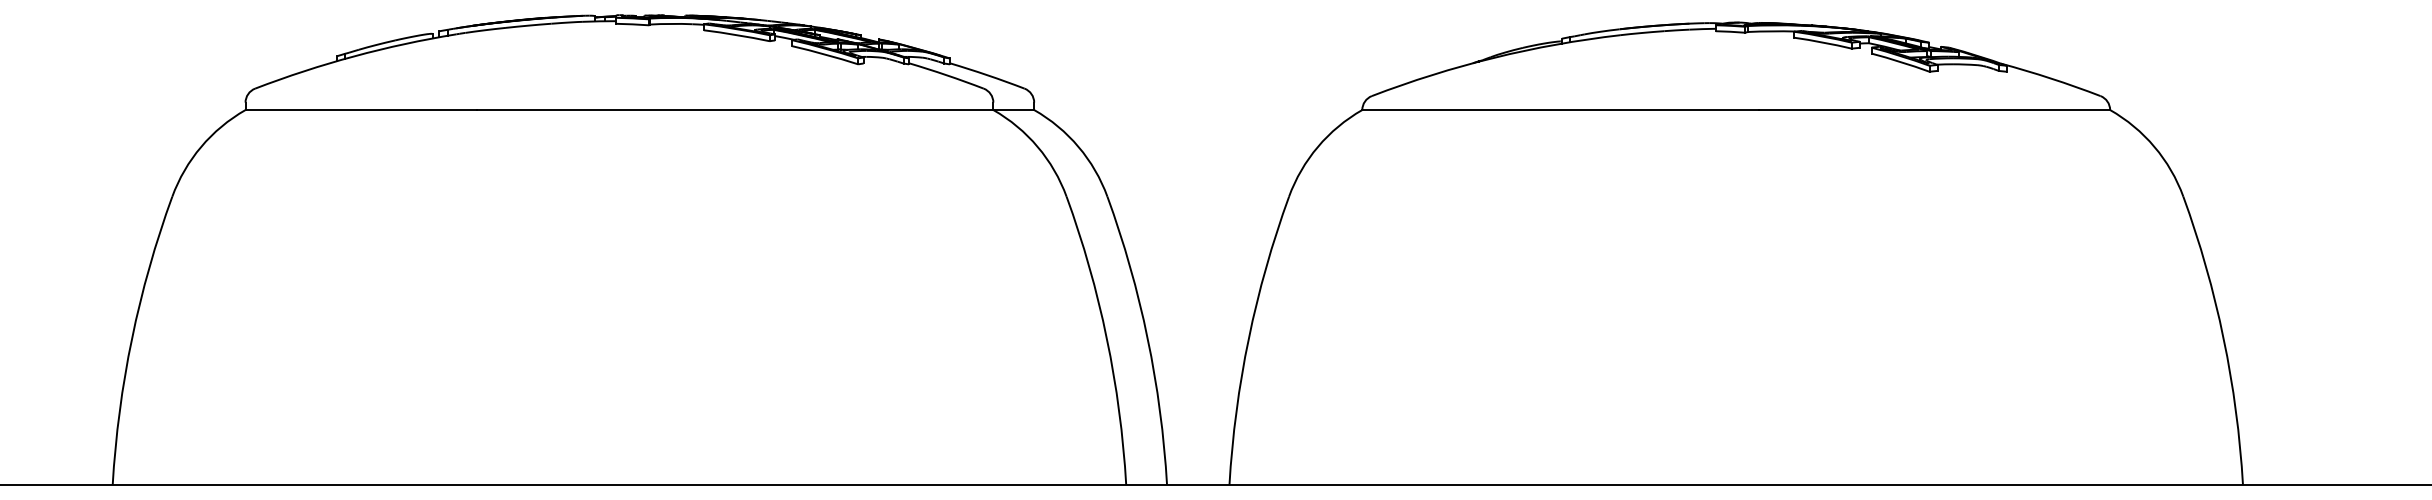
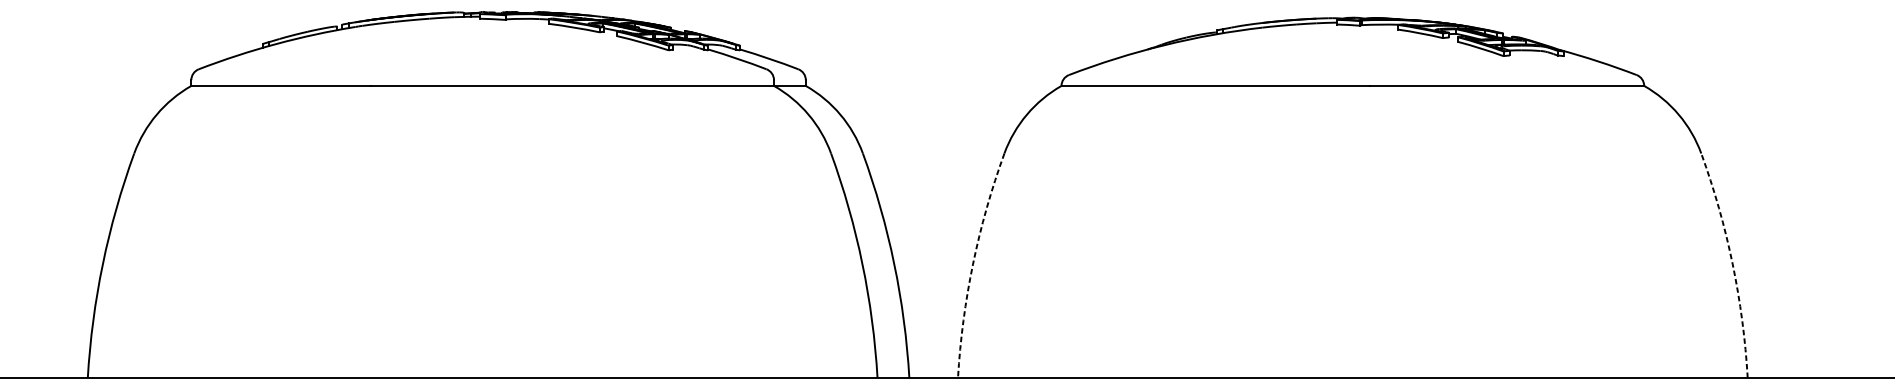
arc: (1248, 338) -> (972, 263), solid -> dashed
arc: (2223, 338) -> (1732, 263), solid -> dashed

